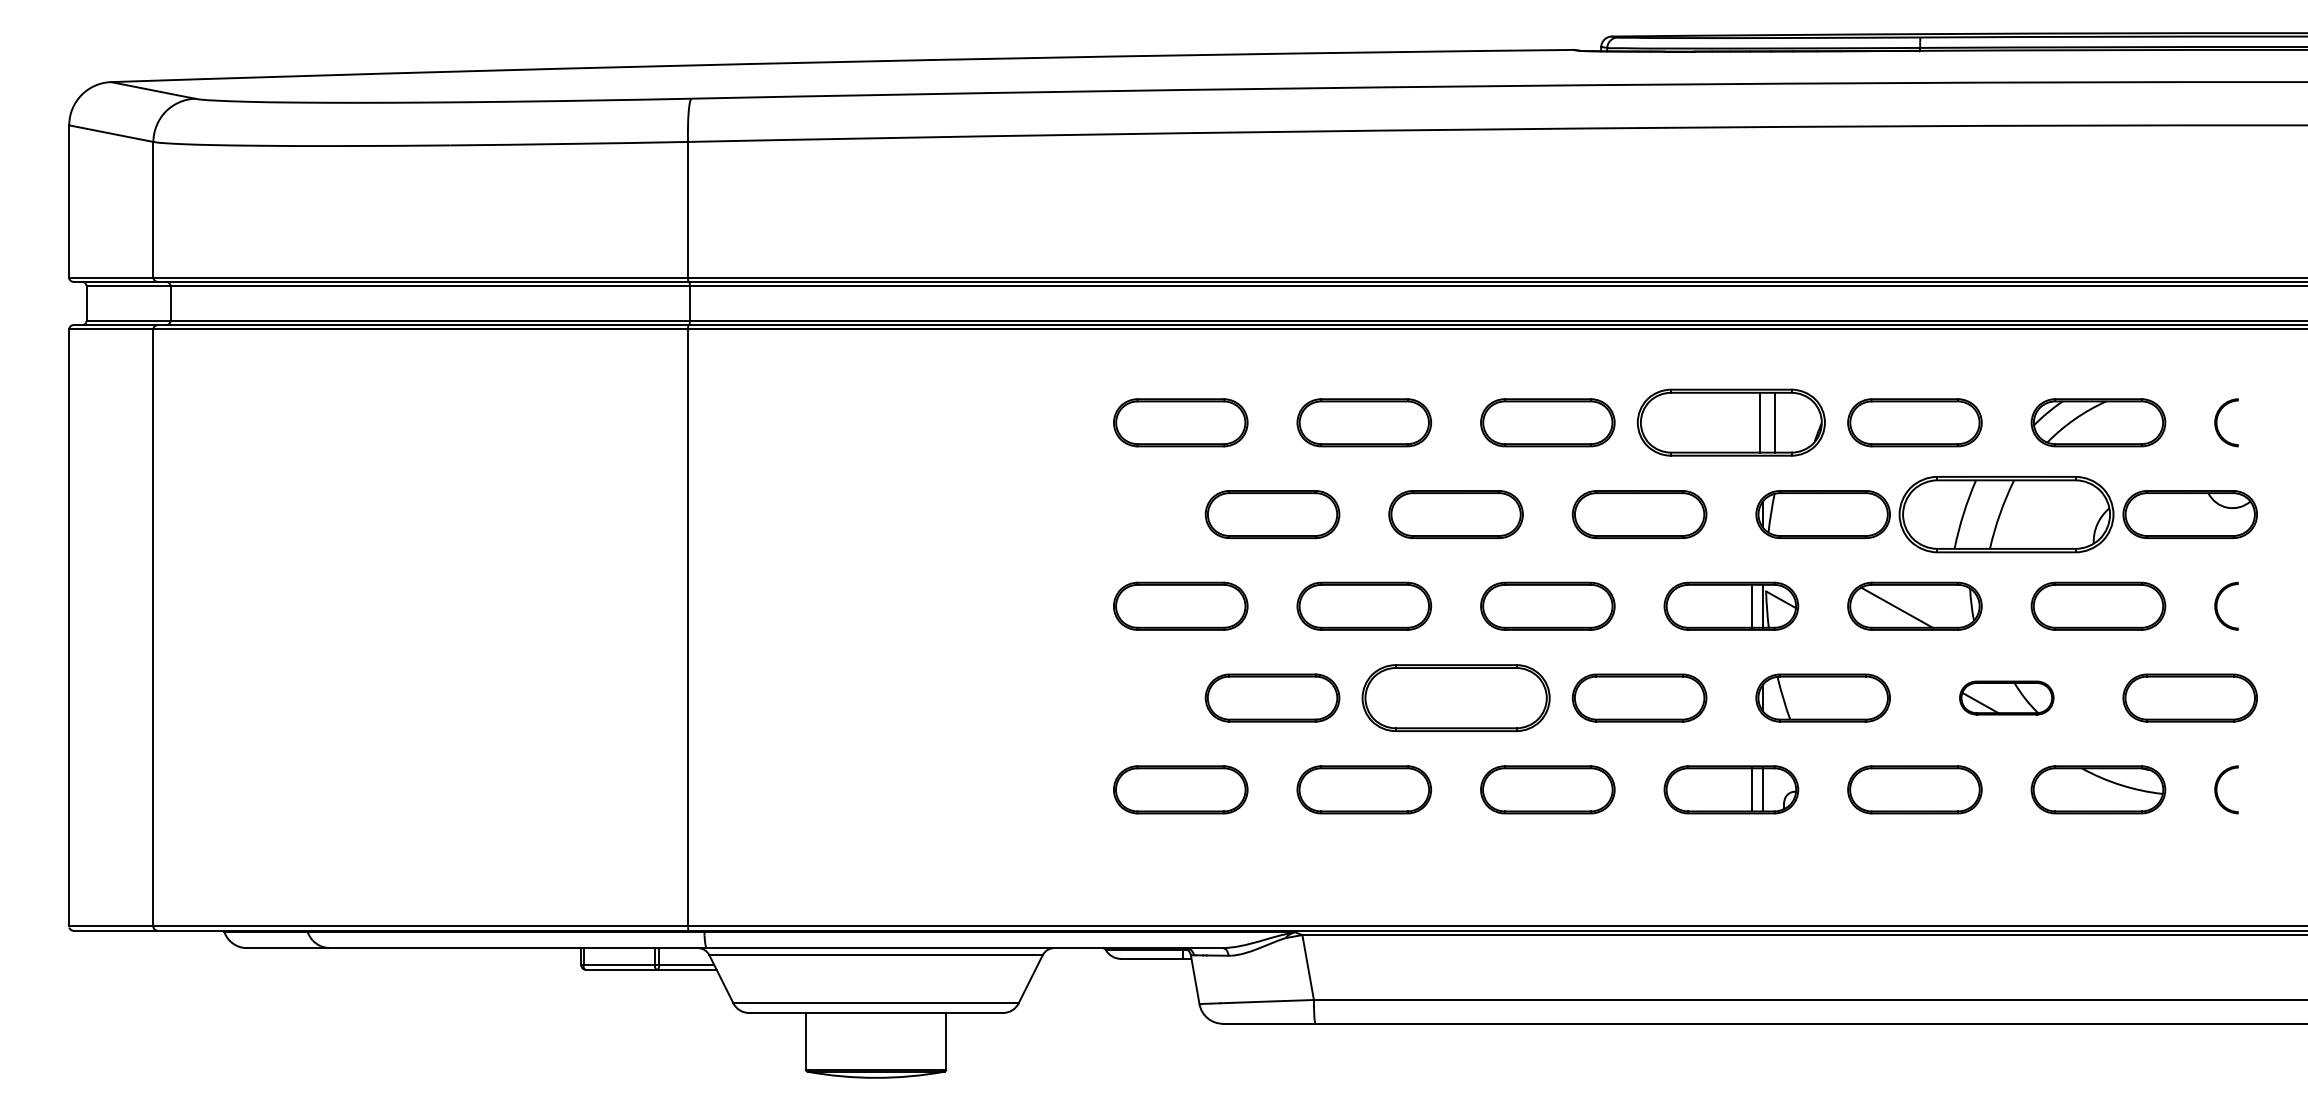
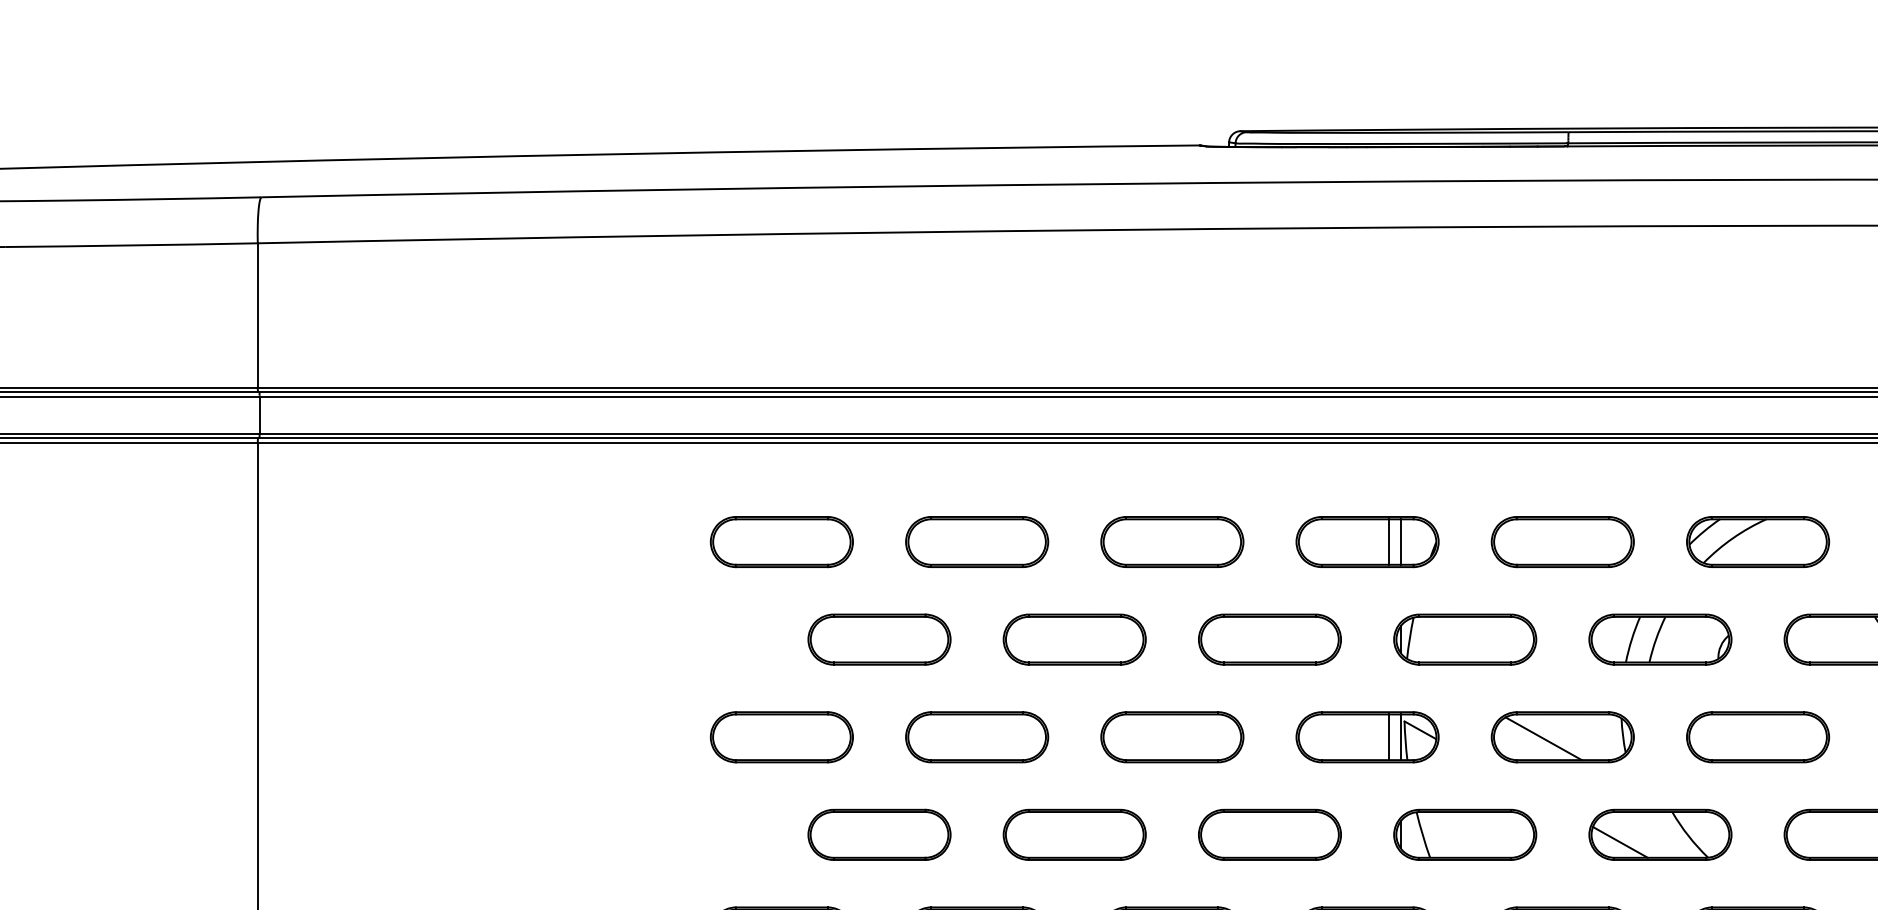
part: (1731, 422) -> (1367, 541), size x0.71
part: (2006, 514) -> (1660, 639), size x0.62
part: (1455, 697) -> (1074, 834), size x0.71
part: (2006, 697) -> (1660, 834), size x1.43

